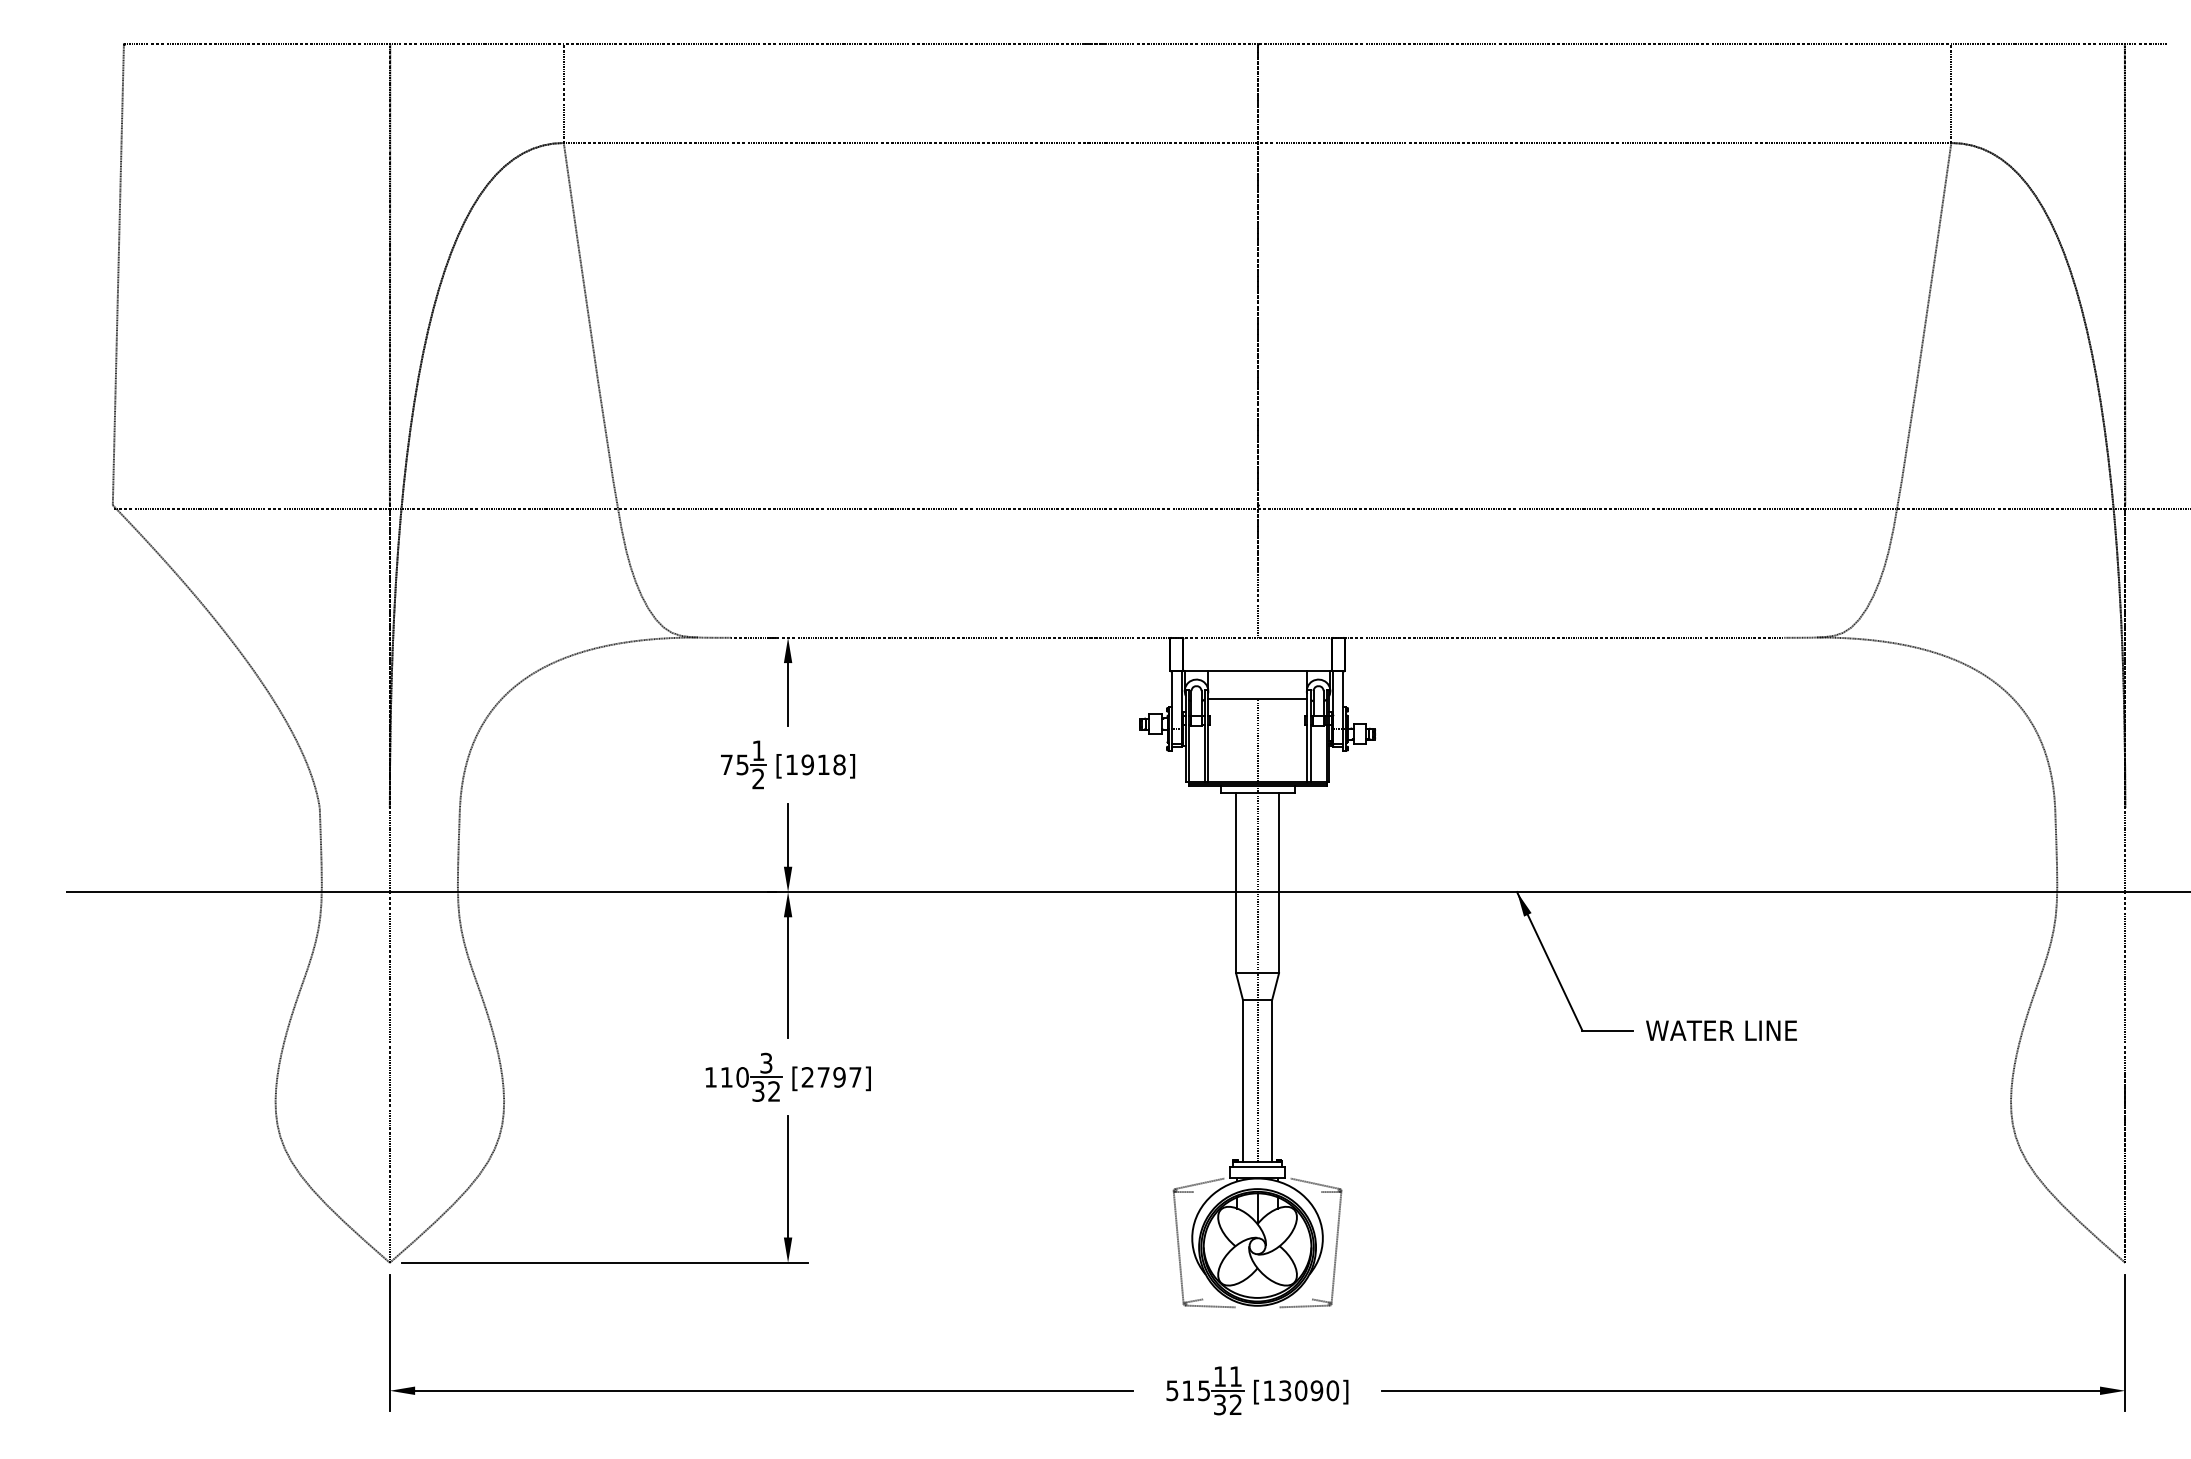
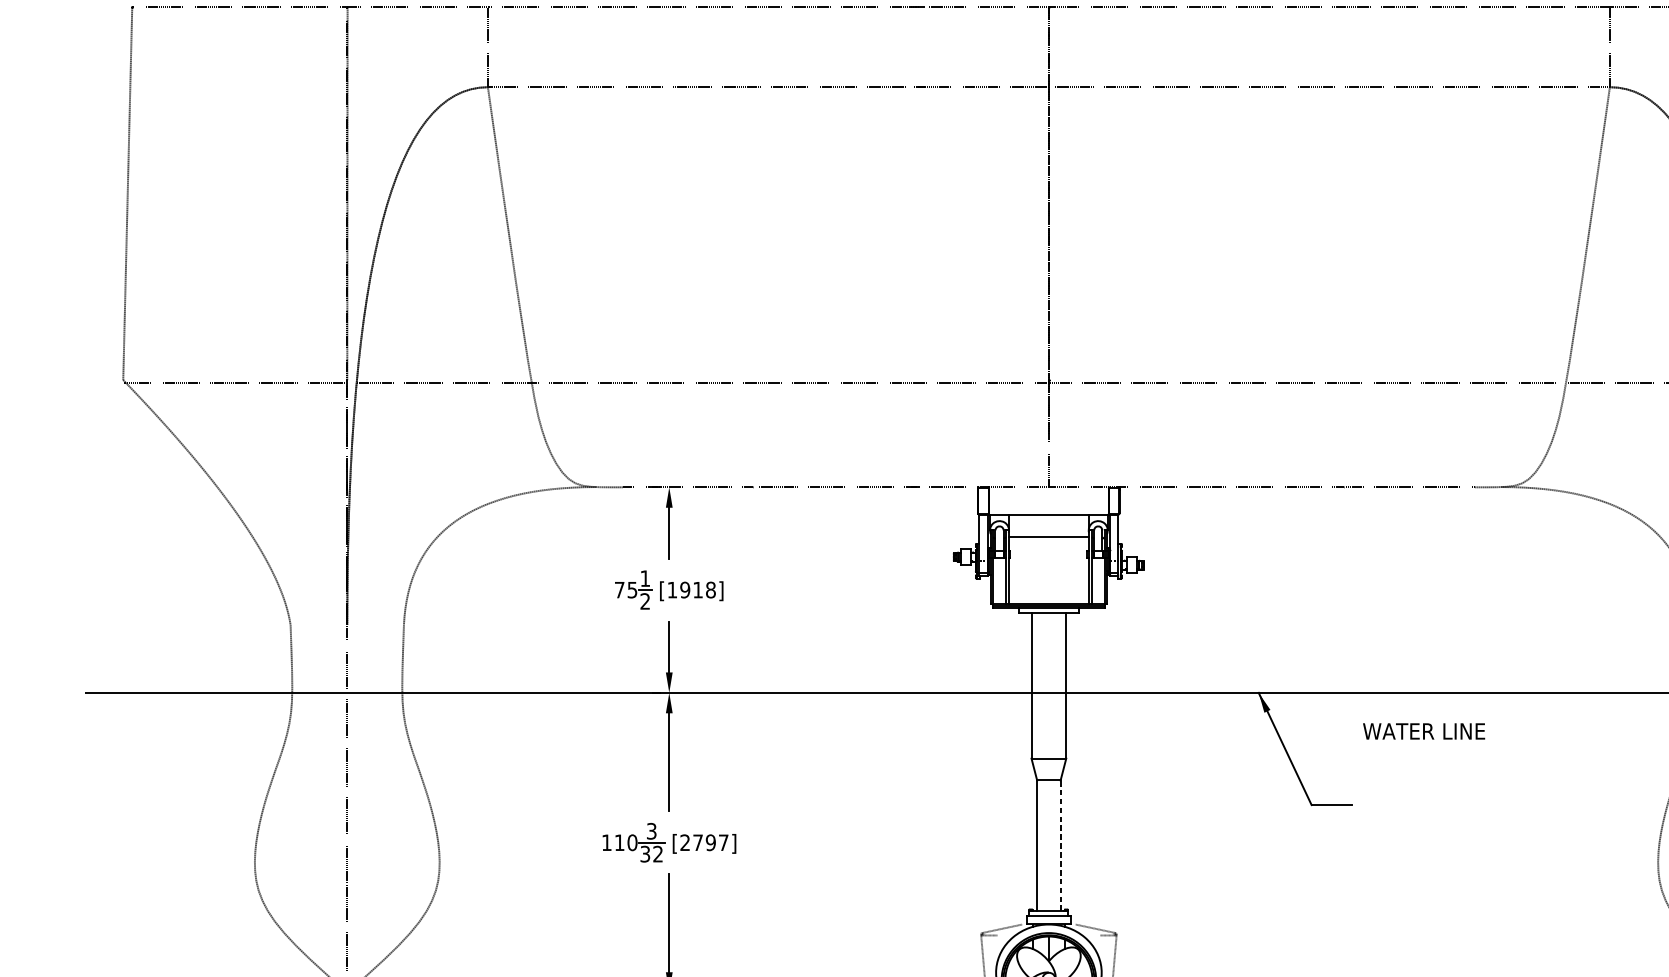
line: (1257, 929) -> (1048, 723), removed
text: (1721, 1030) -> (1424, 731), moved
line: (1272, 1081) -> (1060, 846), solid -> dashed

